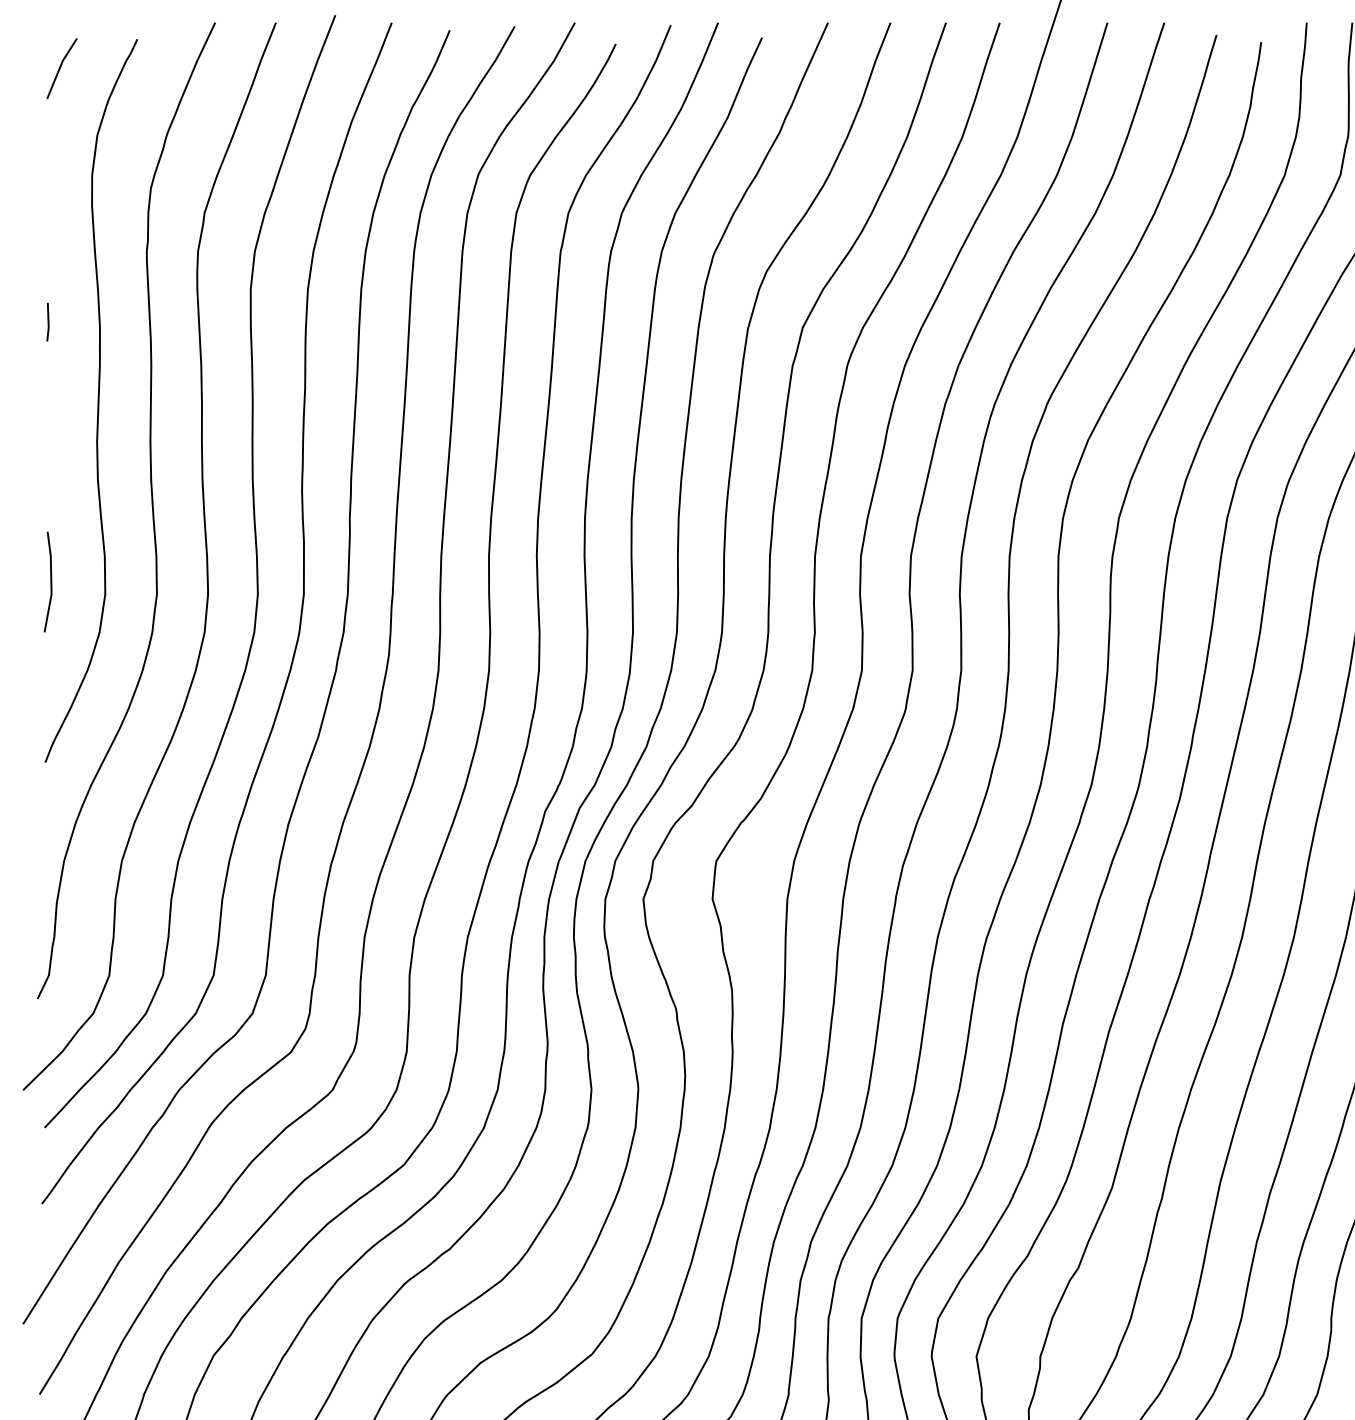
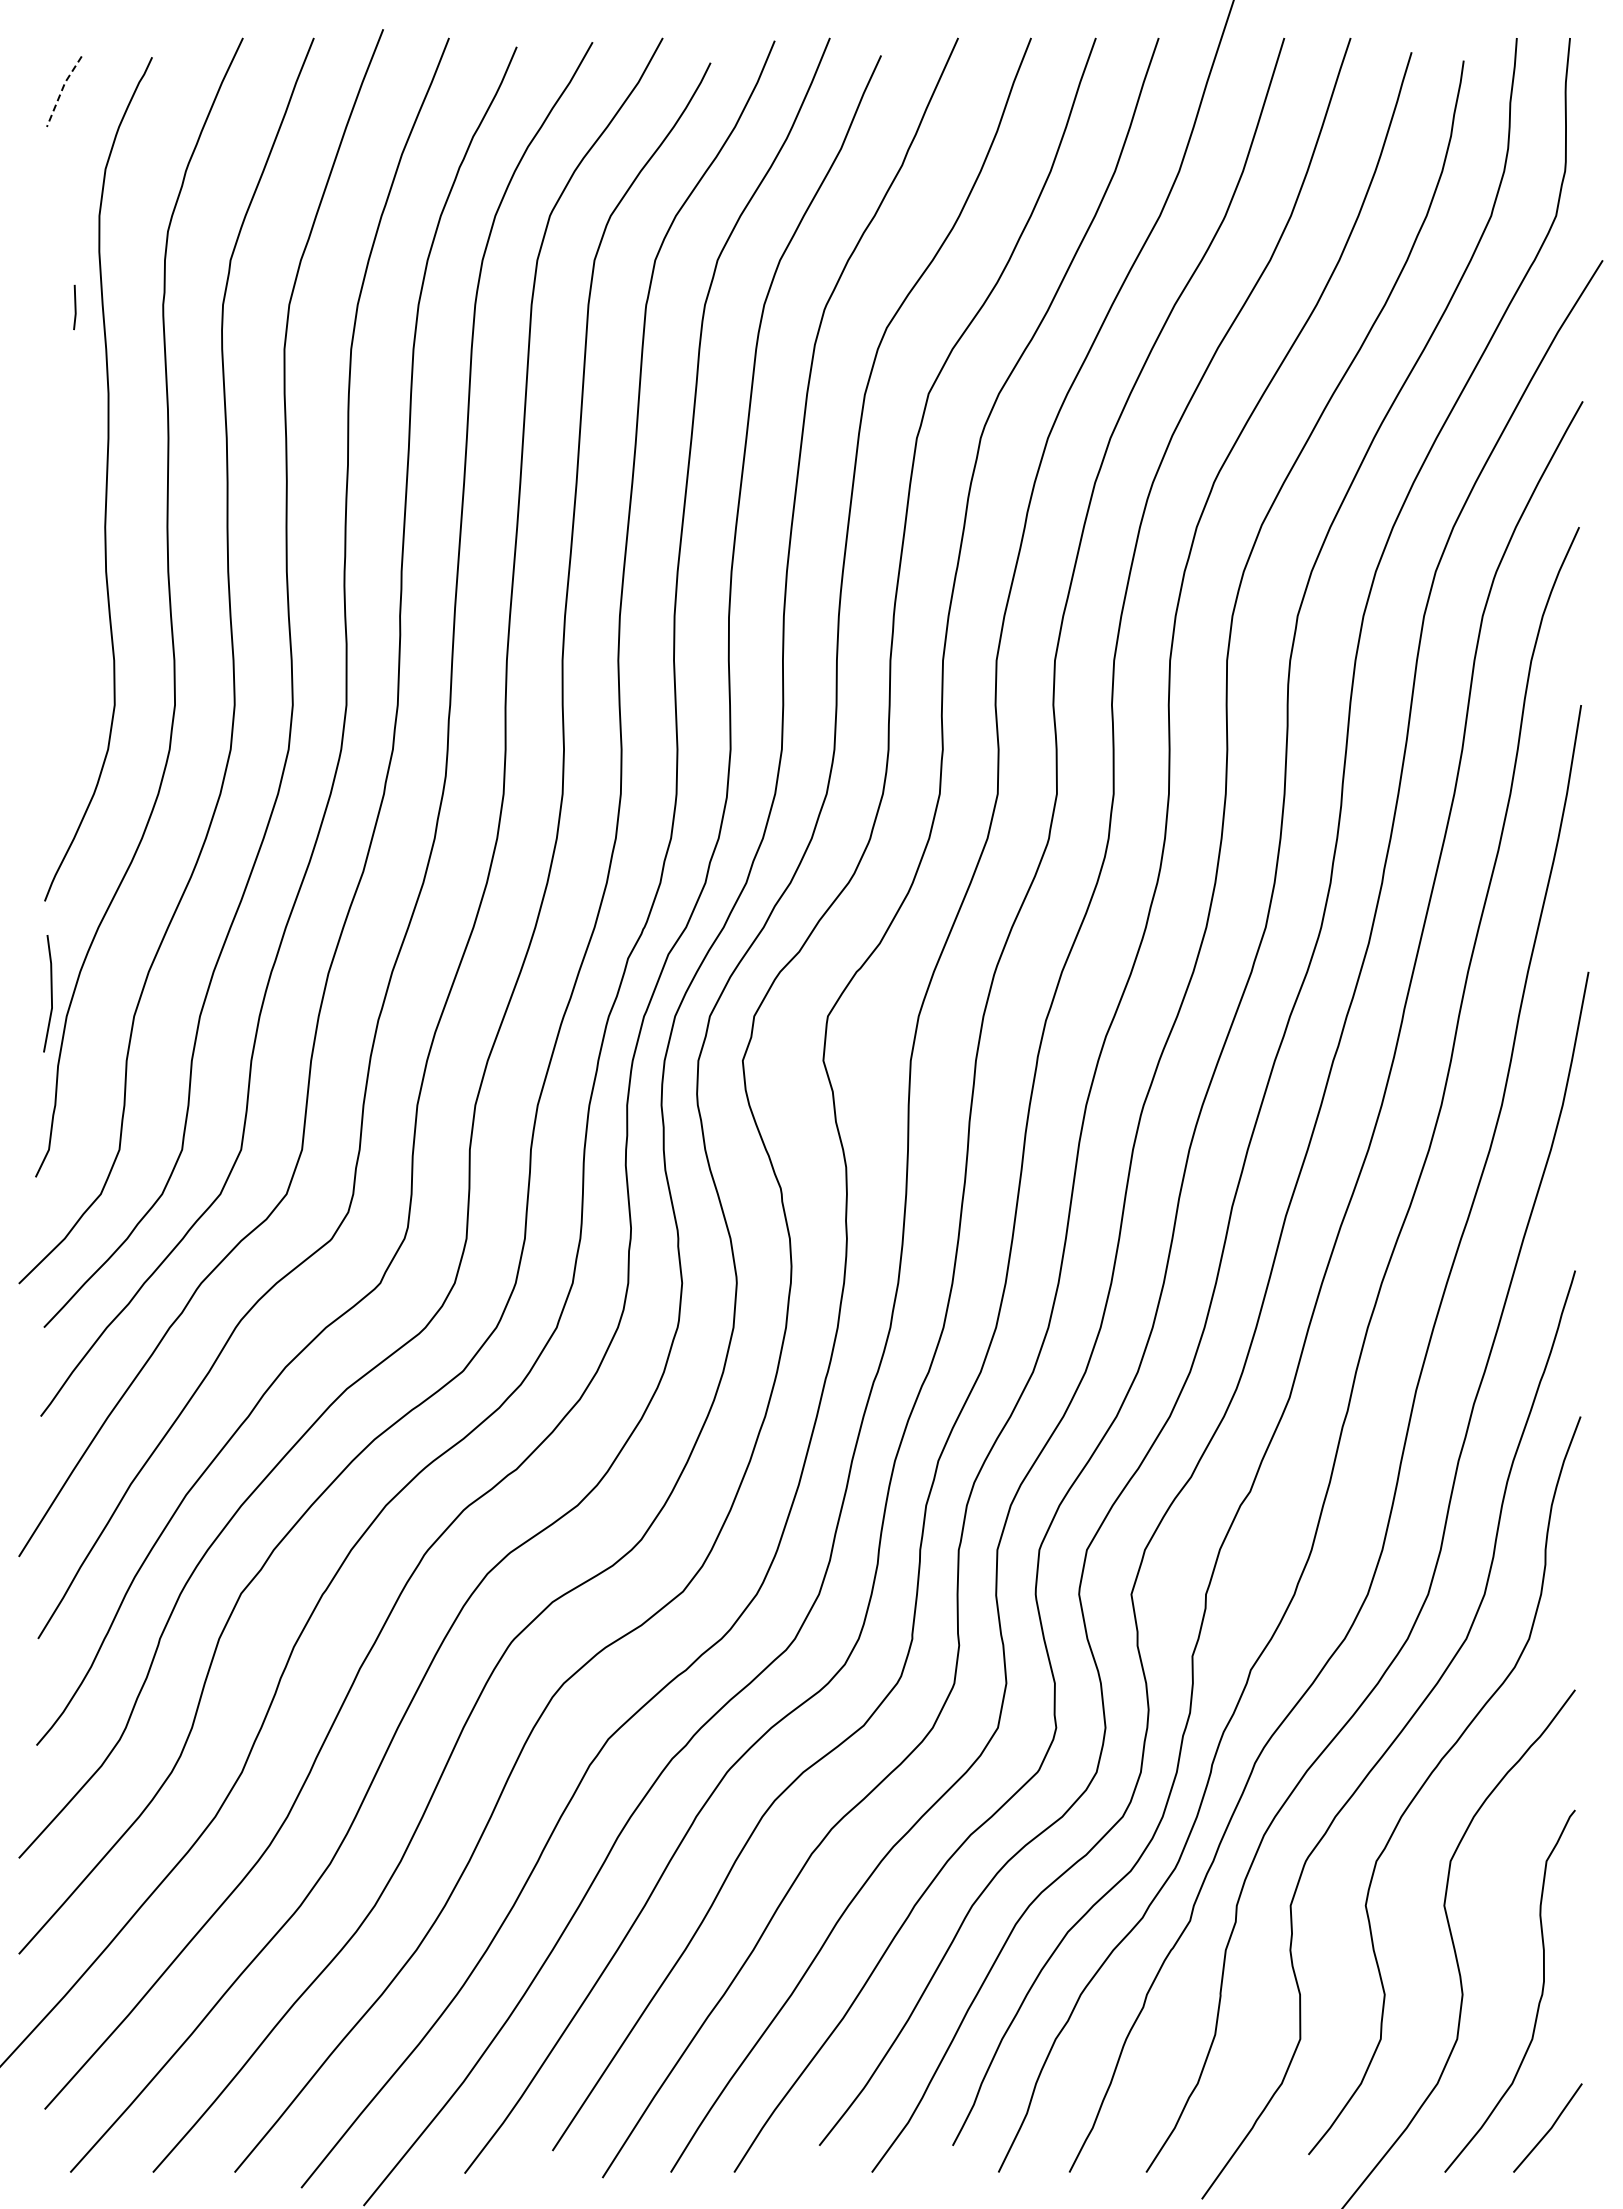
line: (59, 67) -> (61, 90), solid -> dashed
line: (47, 322) -> (74, 307), moved
line: (50, 581) -> (50, 993), moved

